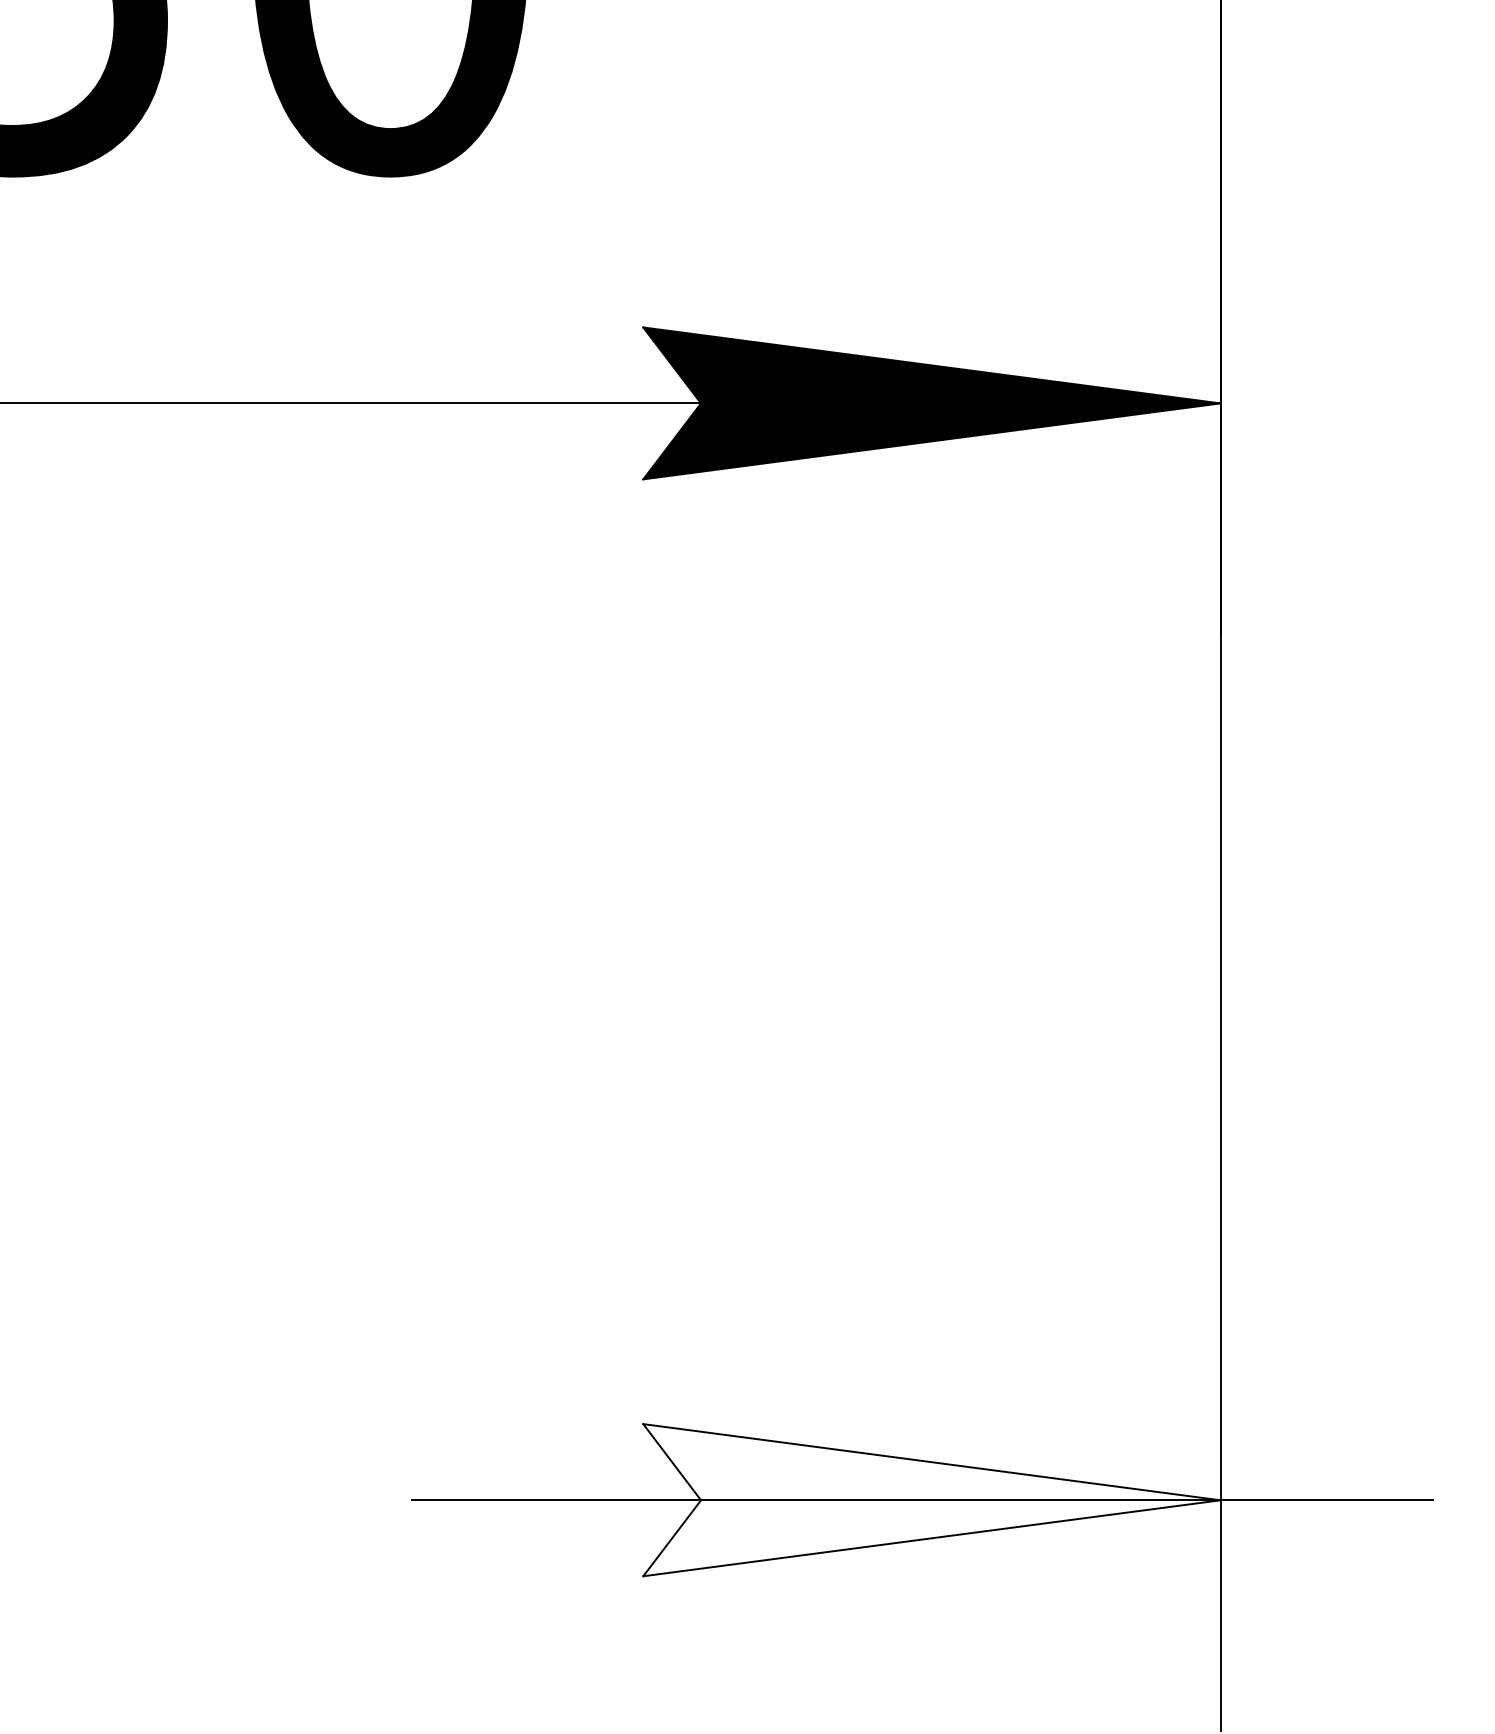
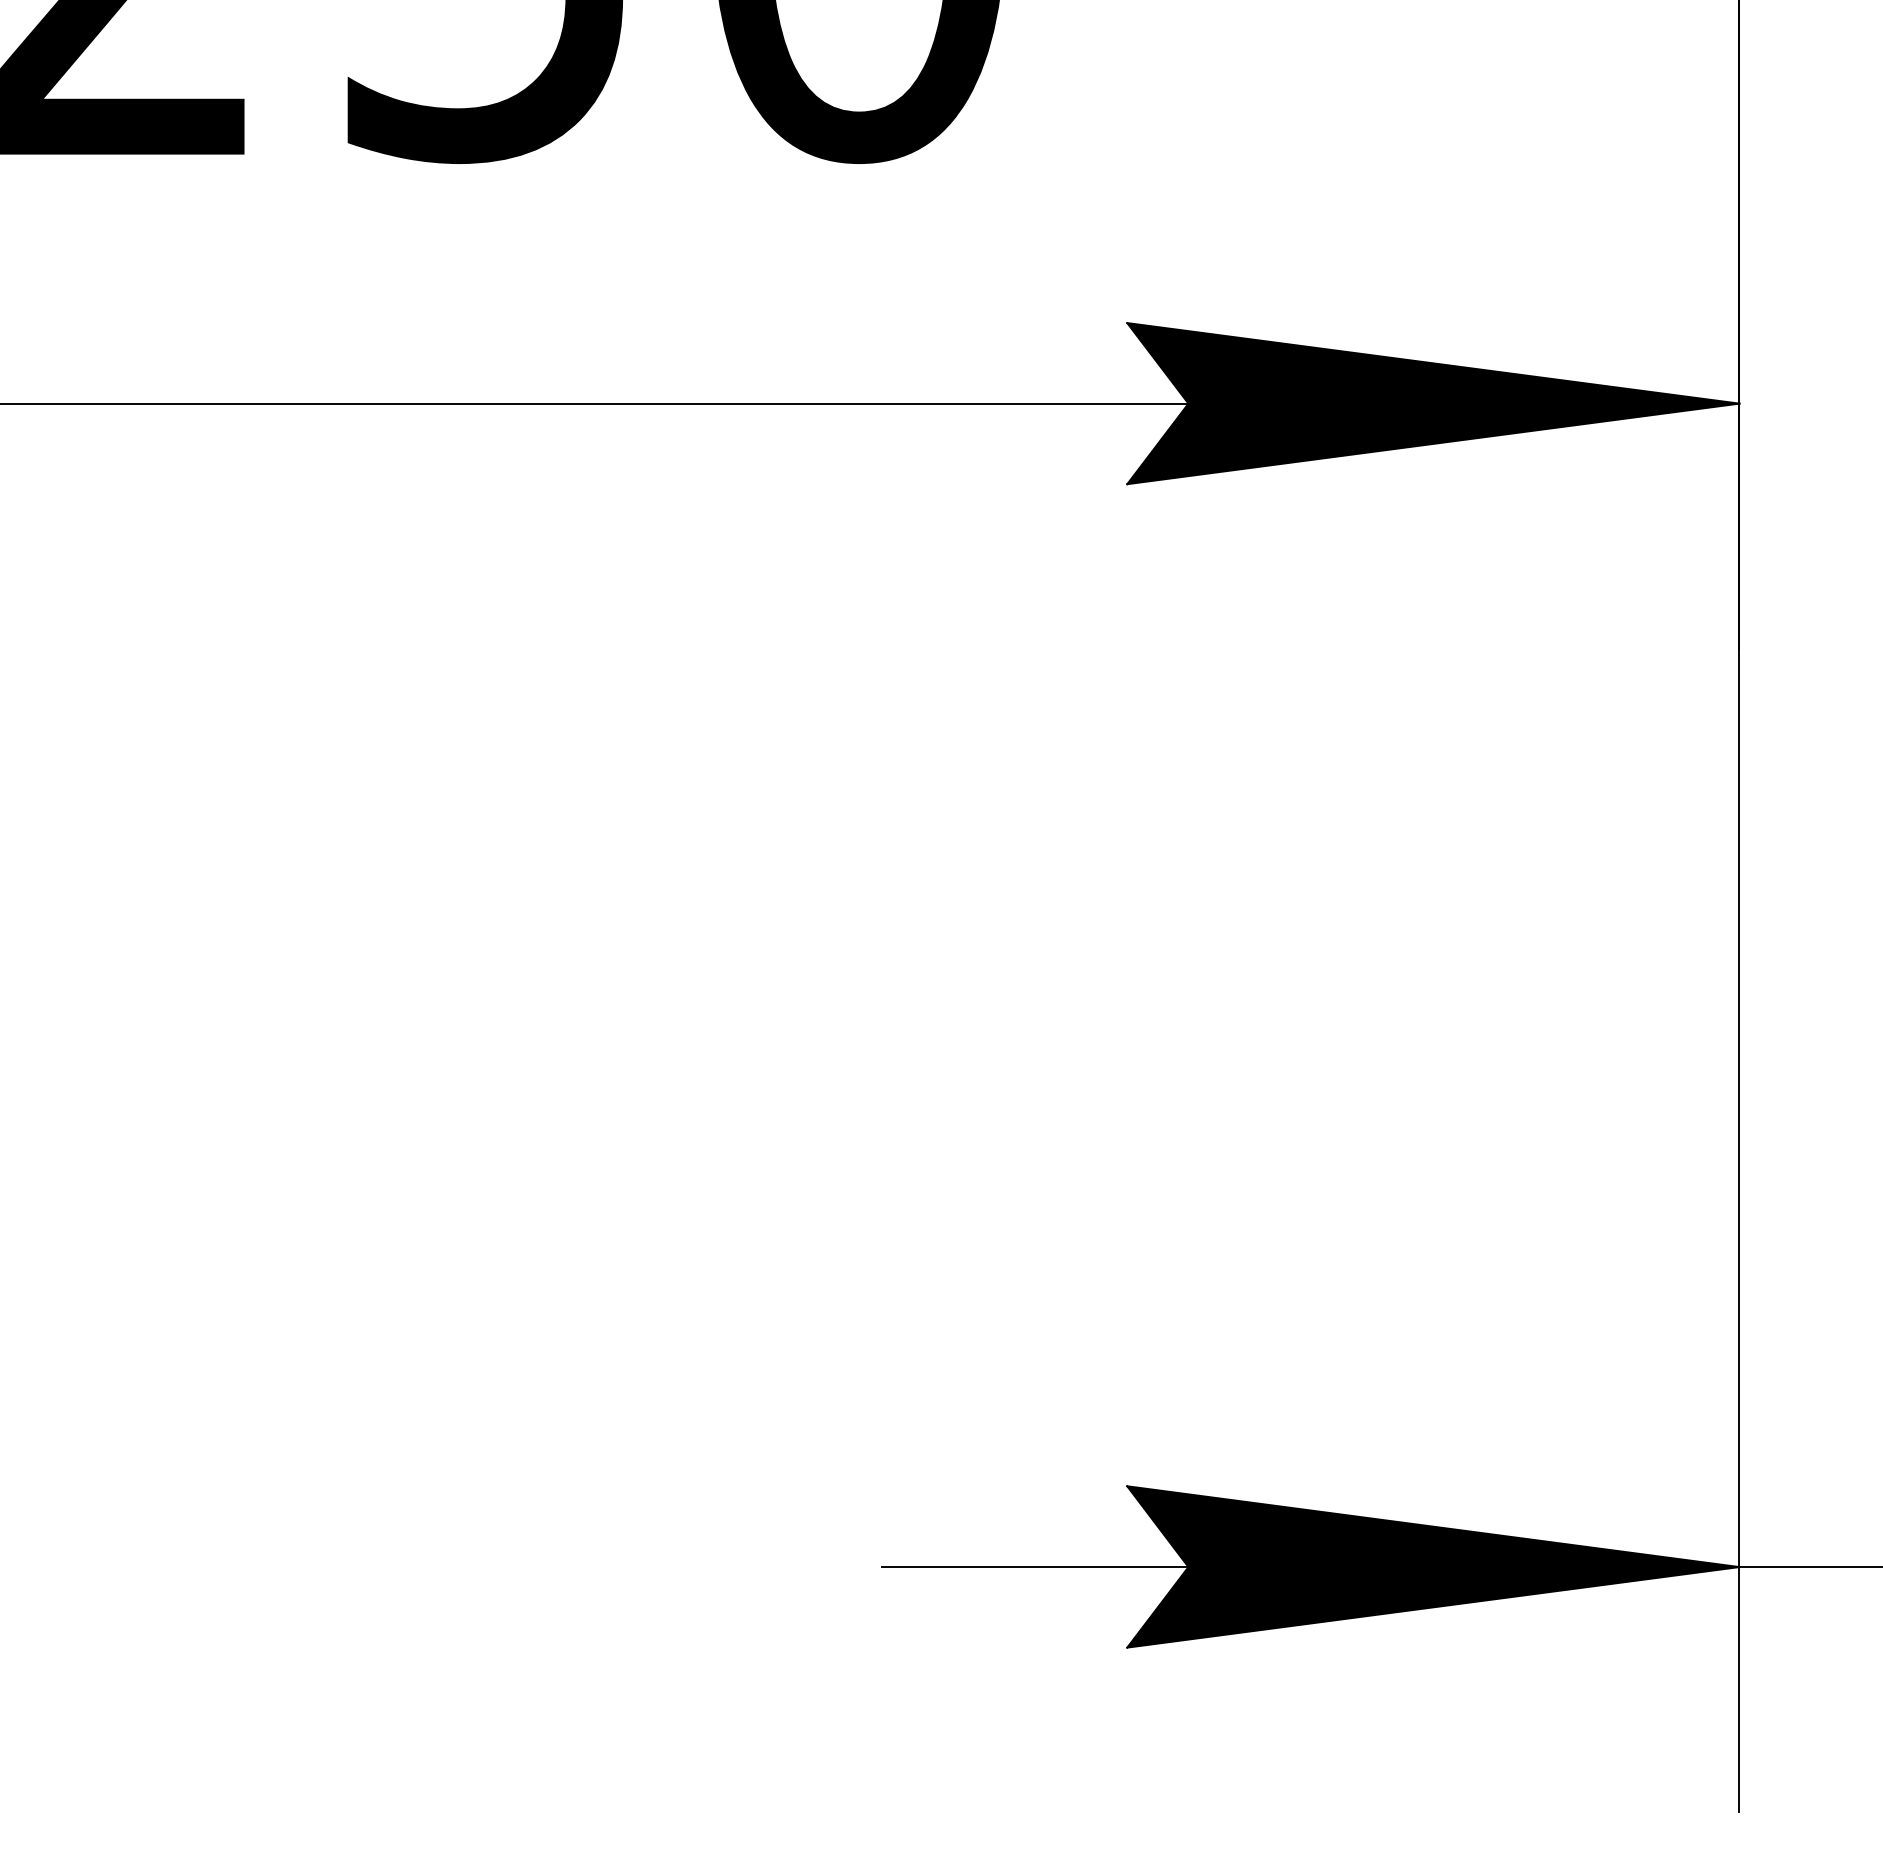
fill: (932, 1499) -> (1433, 1566), added

